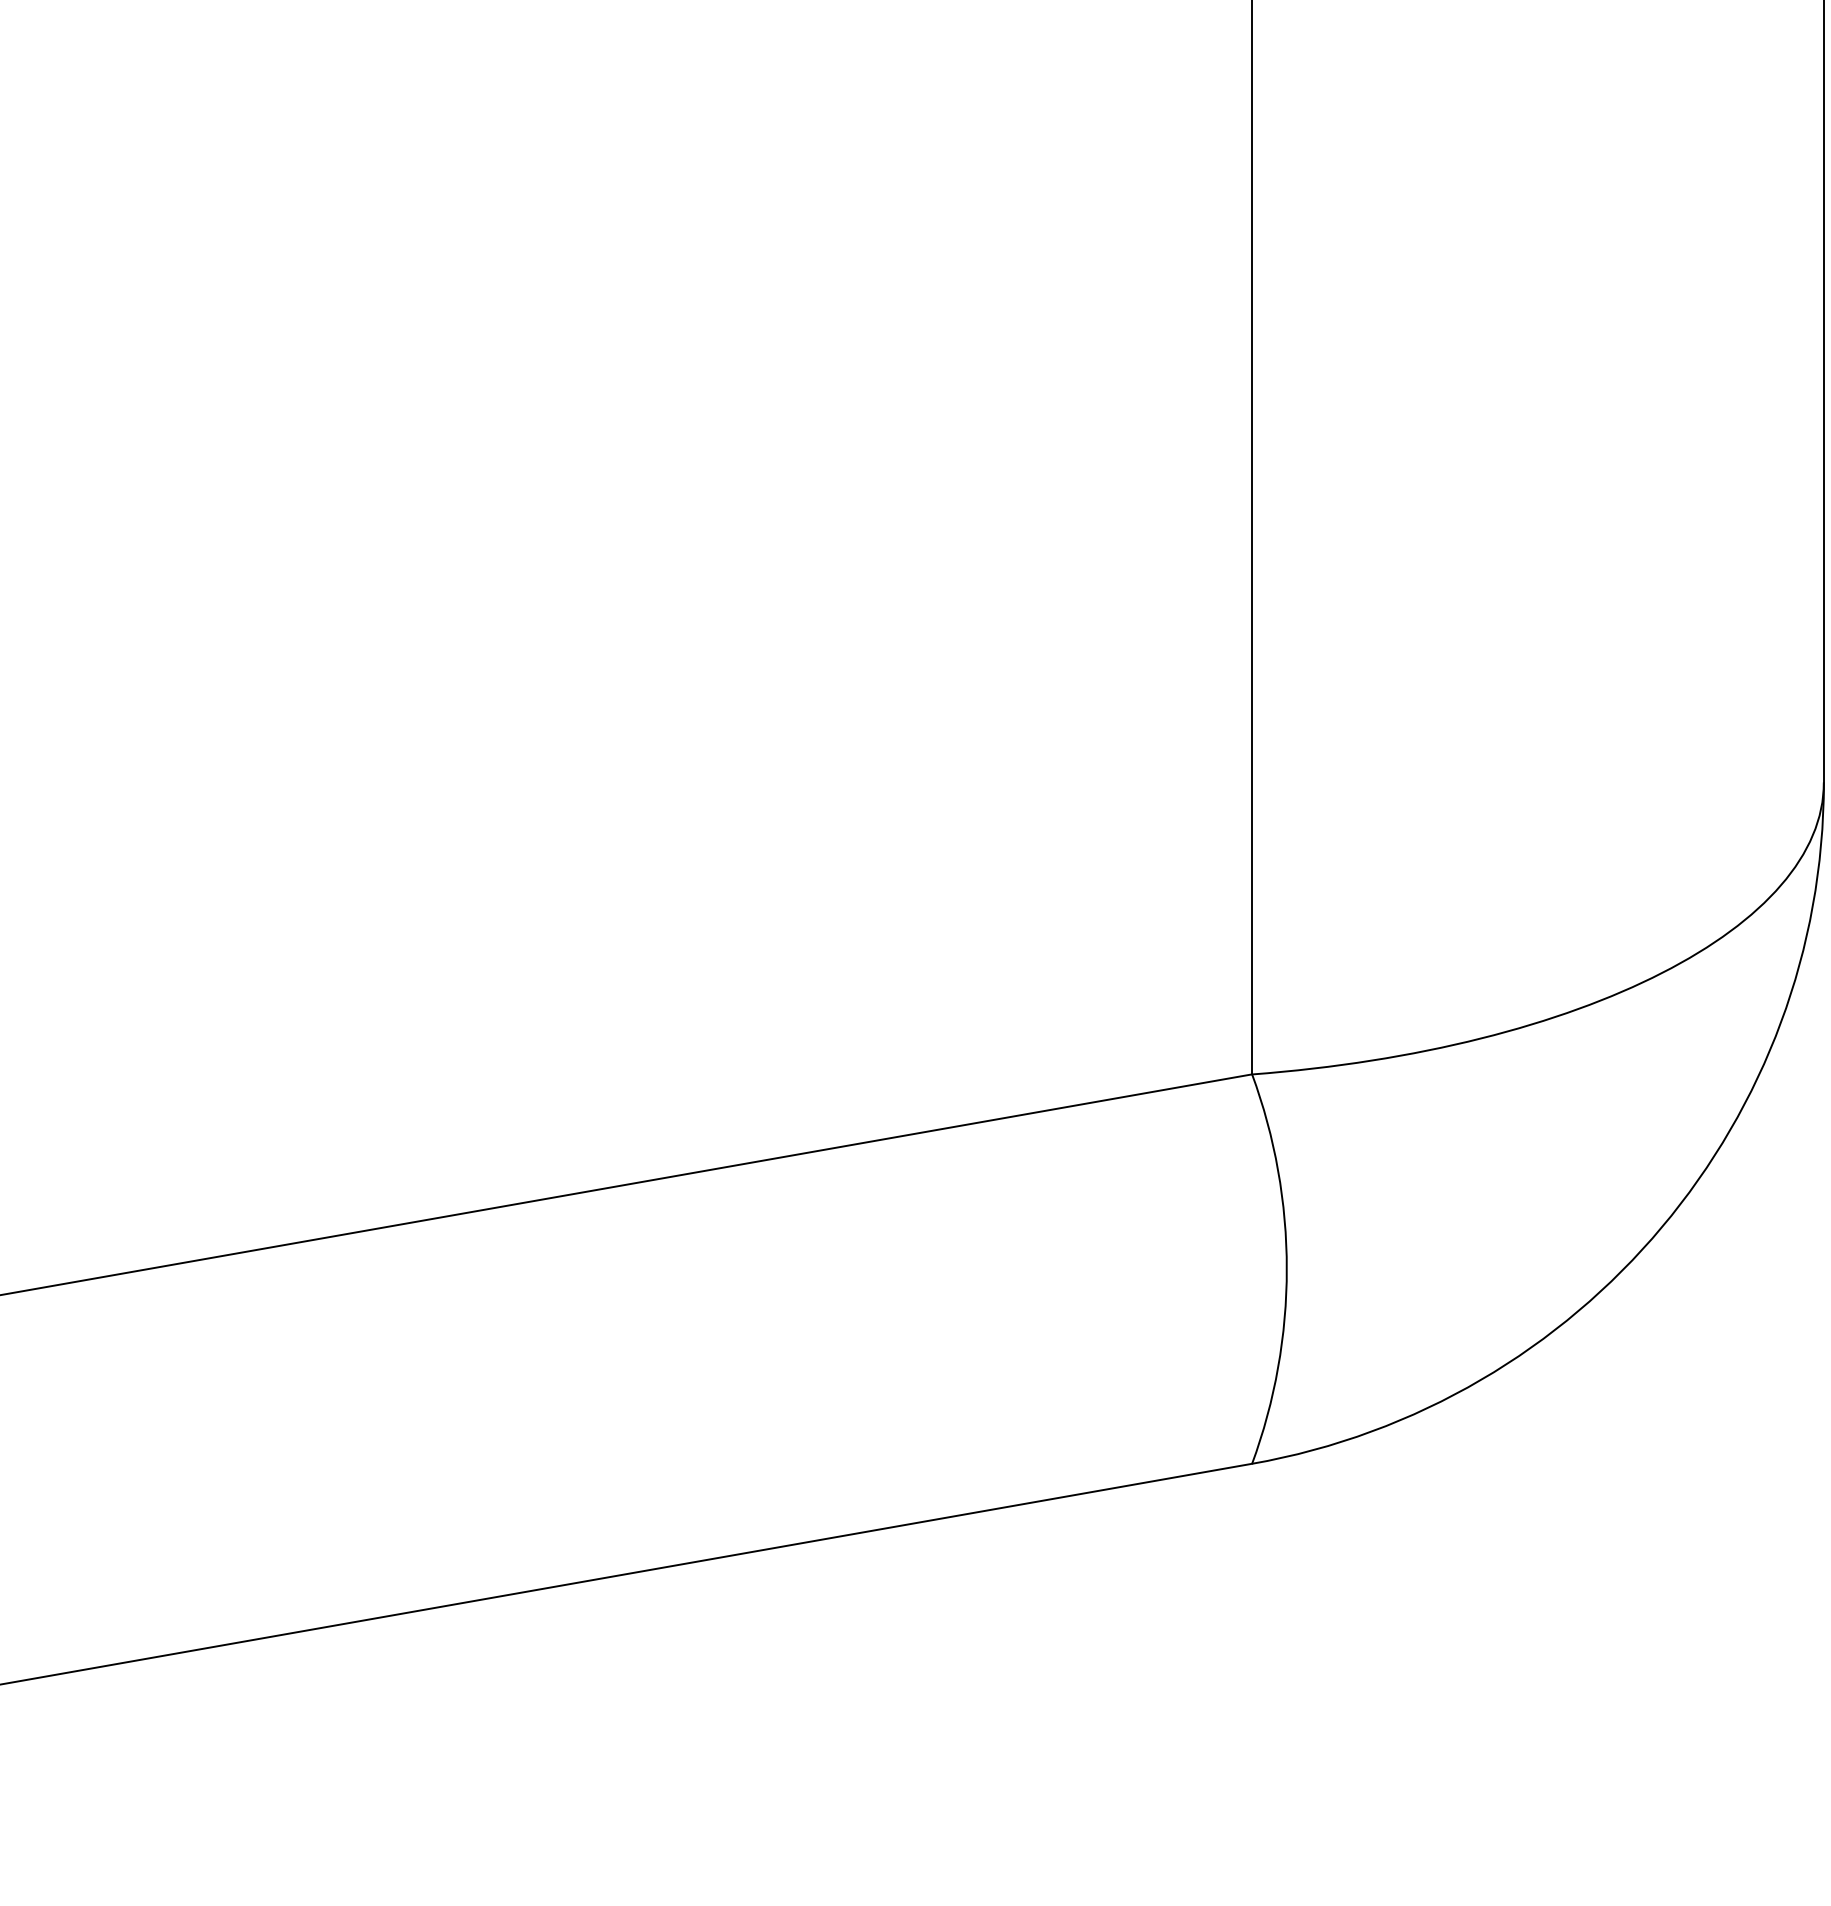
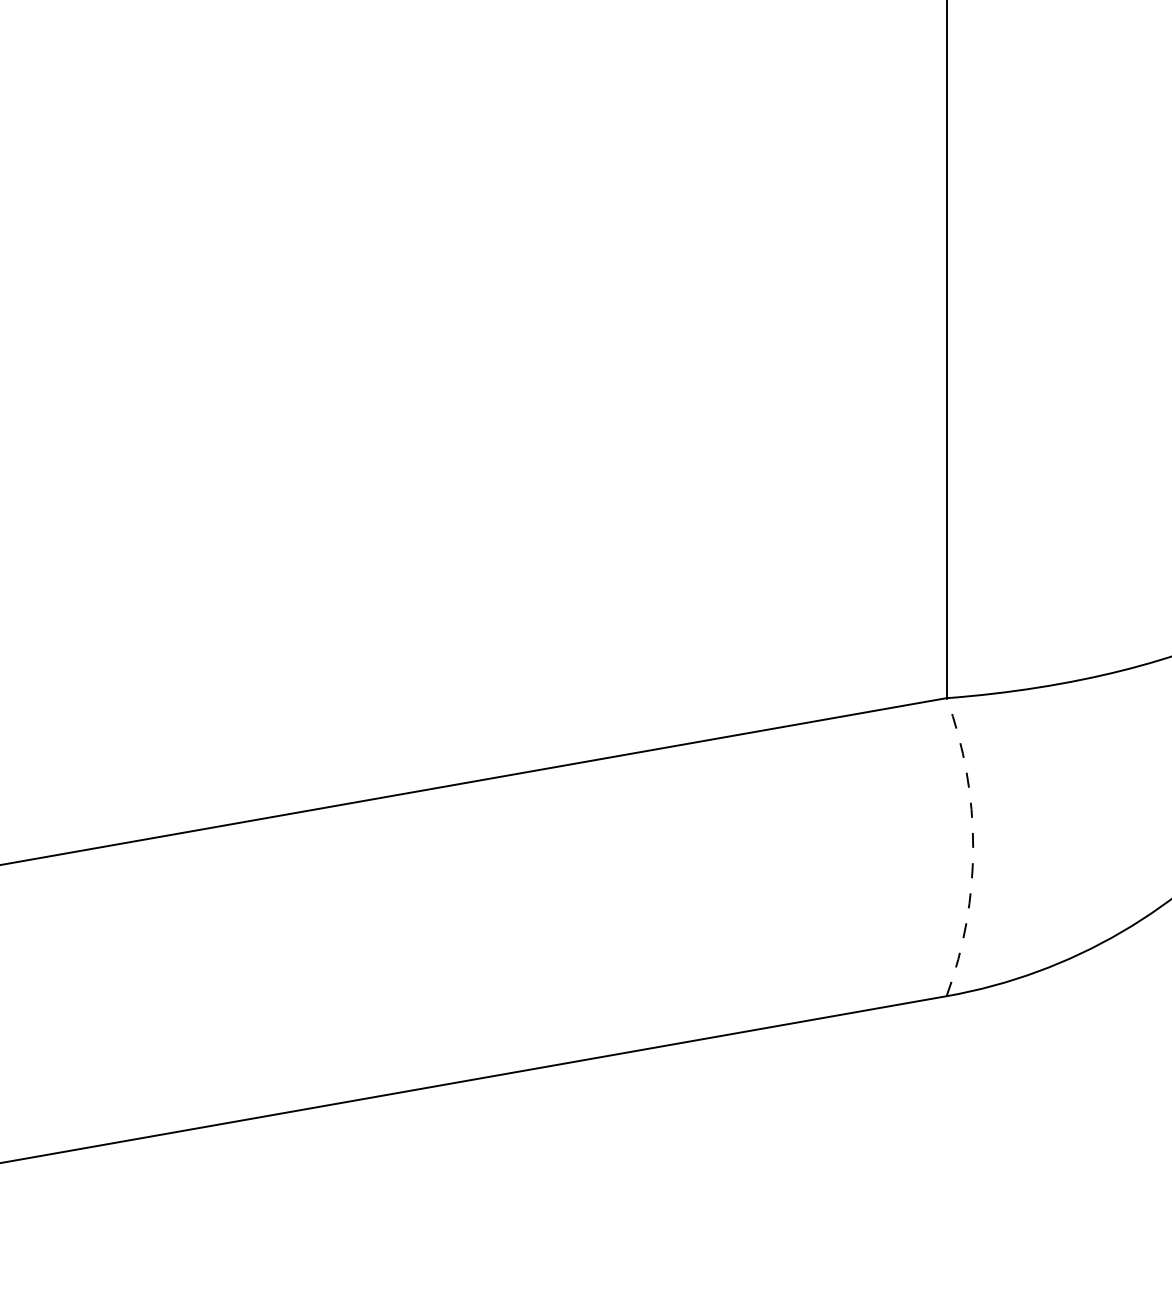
arc: (1286, 1269) -> (972, 847), solid -> dashed

